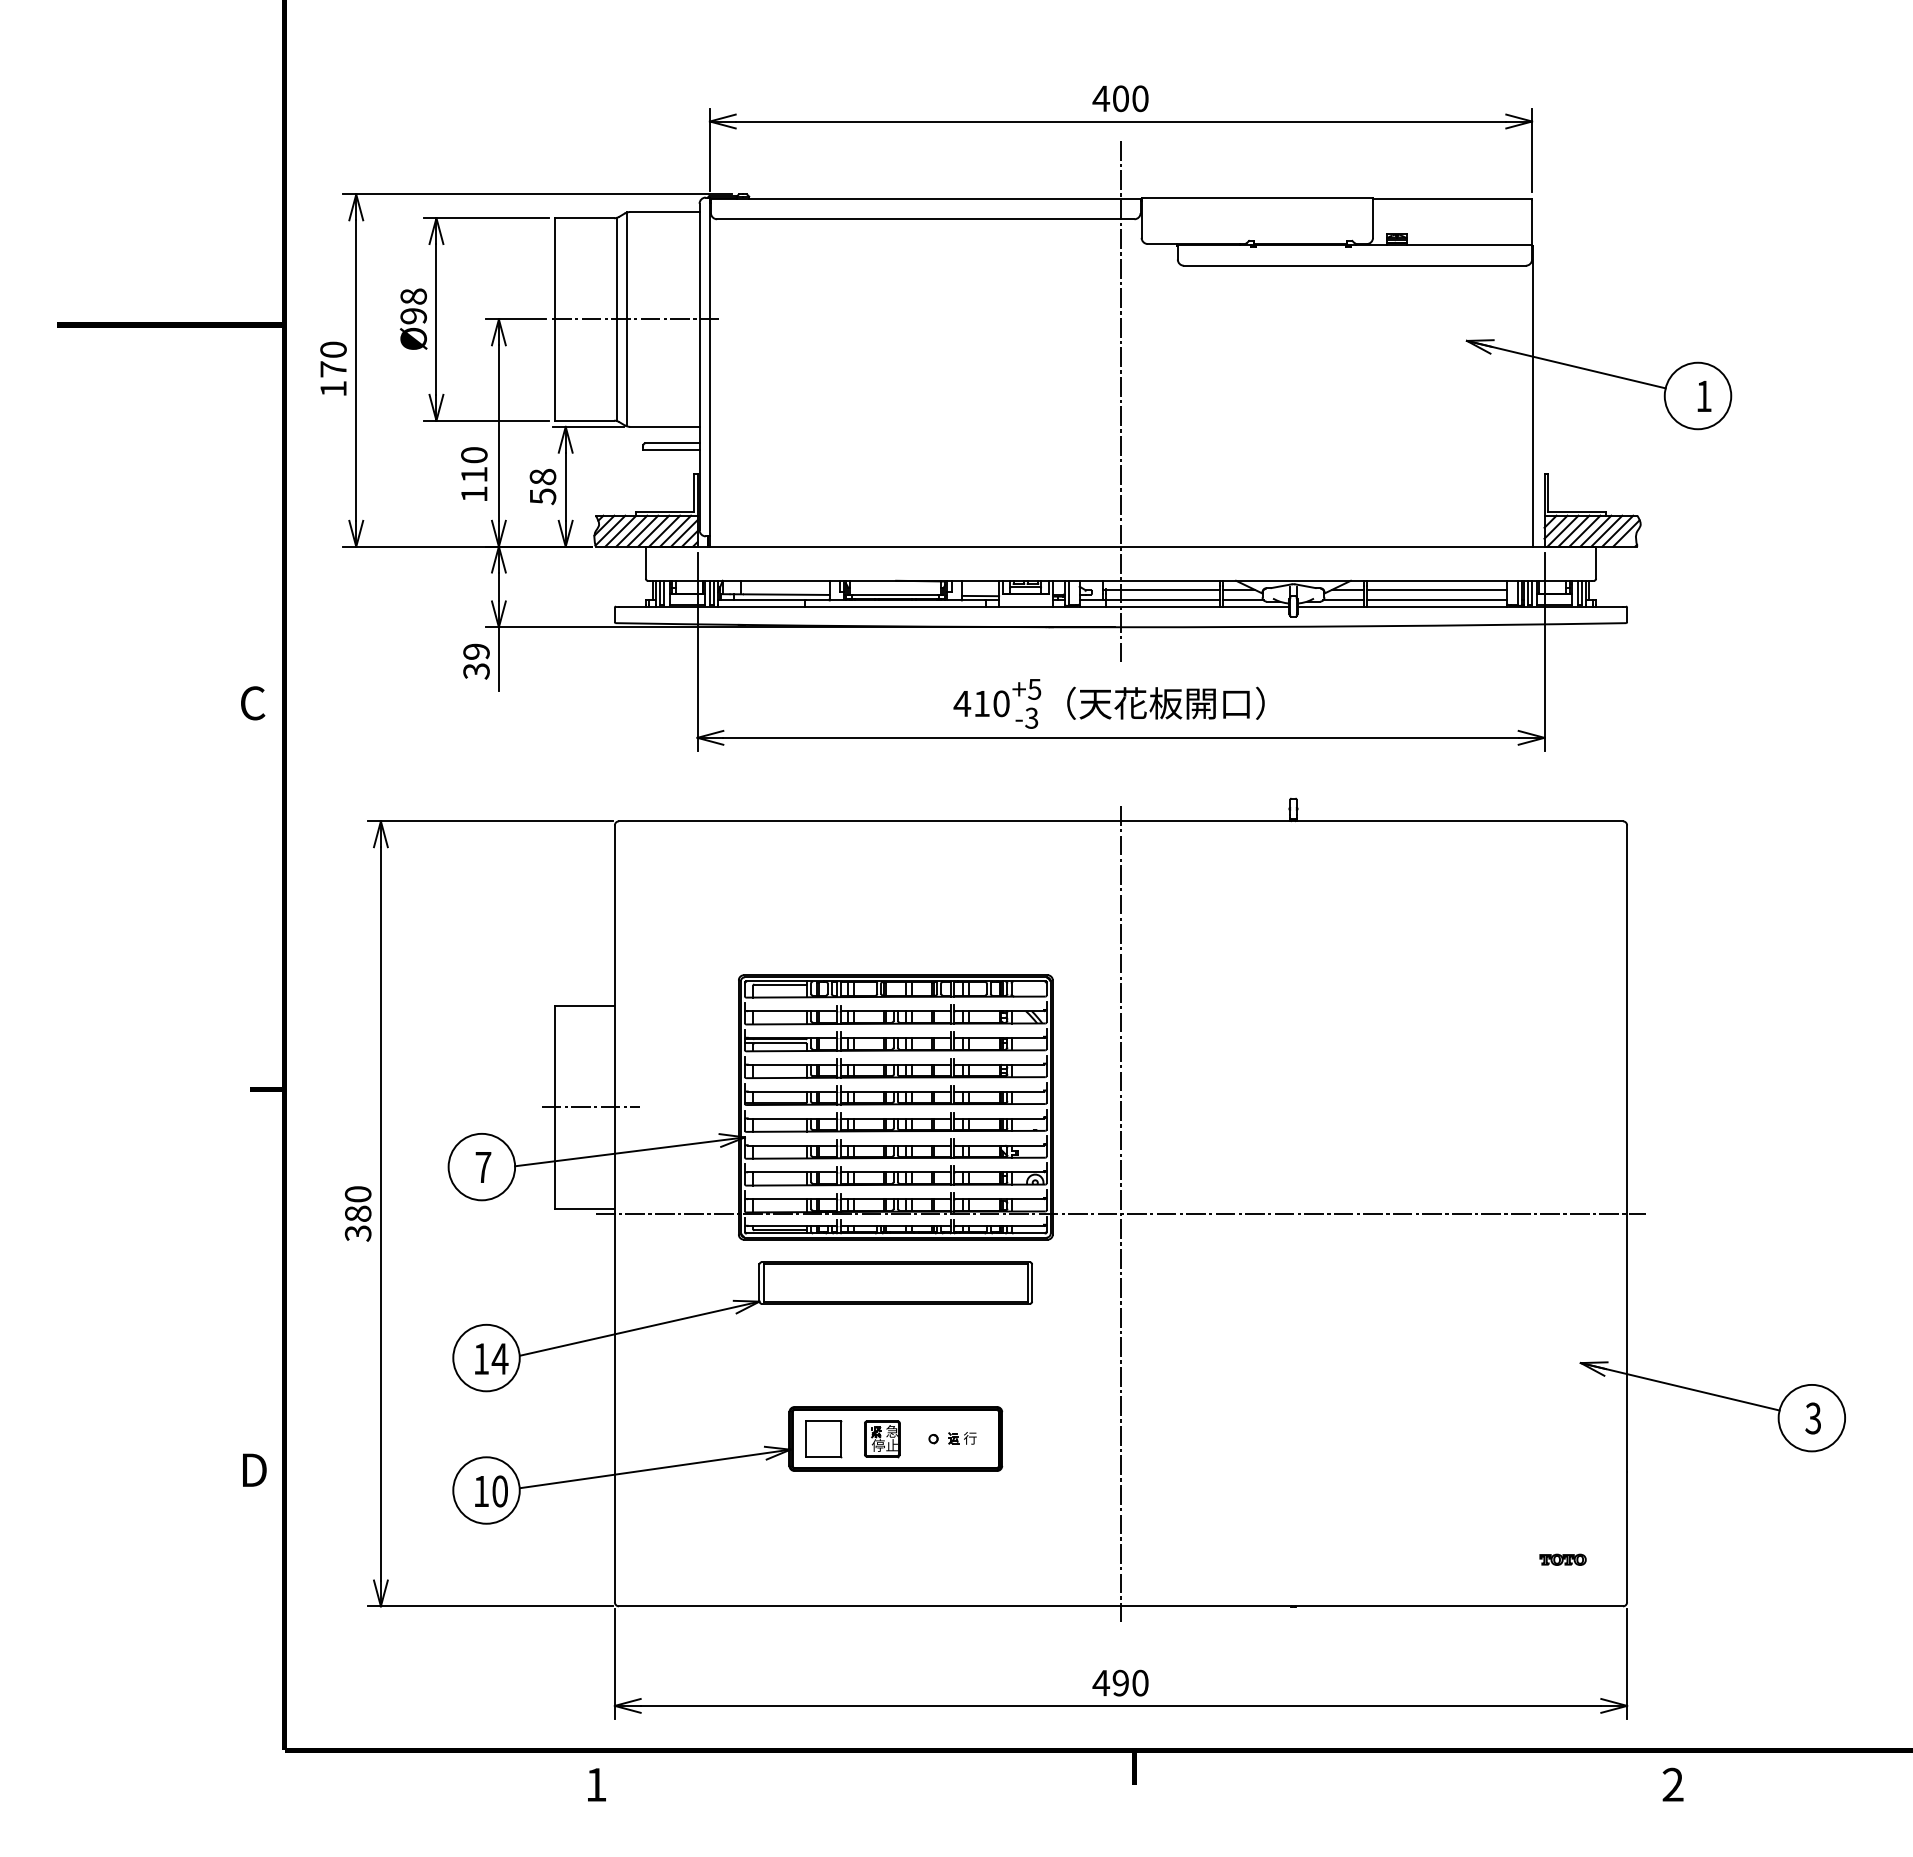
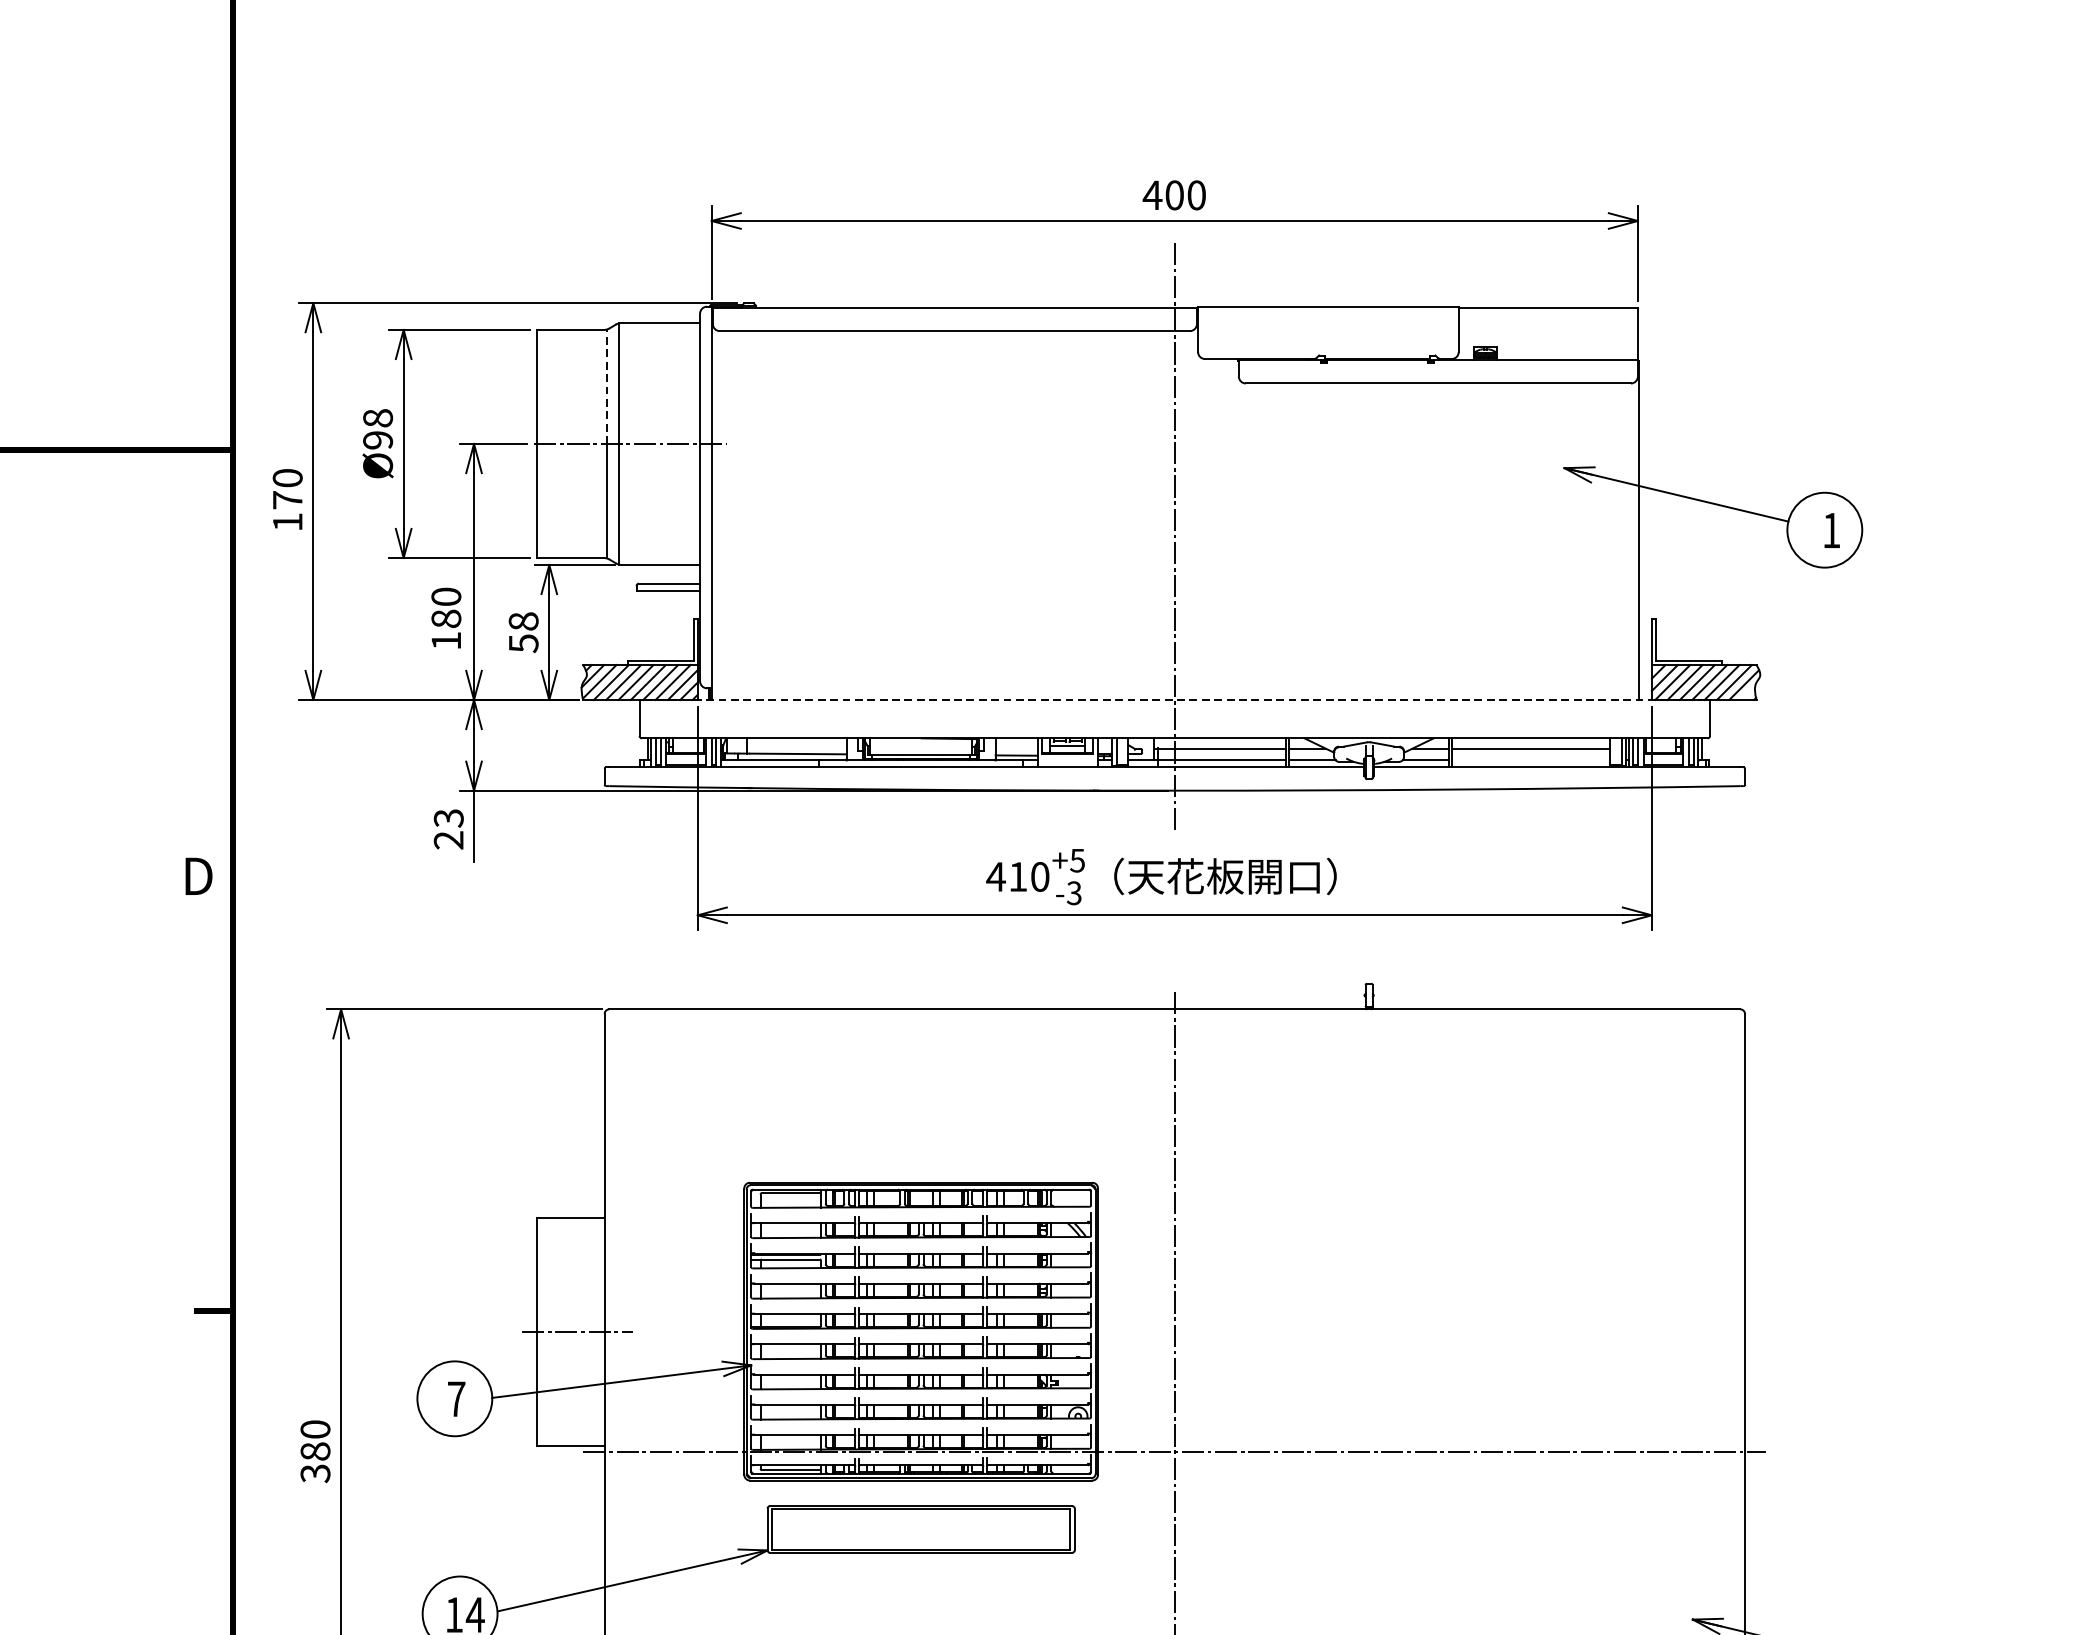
line: (616, 268) -> (606, 386), solid -> dashed
text: (474, 474) -> (446, 618), 110 -> 180
line: (1121, 546) -> (1175, 699), solid -> dashed
line: (1437, 600) -> (1531, 760), removed
text: (476, 661) -> (448, 829), 39 -> 23
text: (253, 703) -> (197, 876), C -> D

